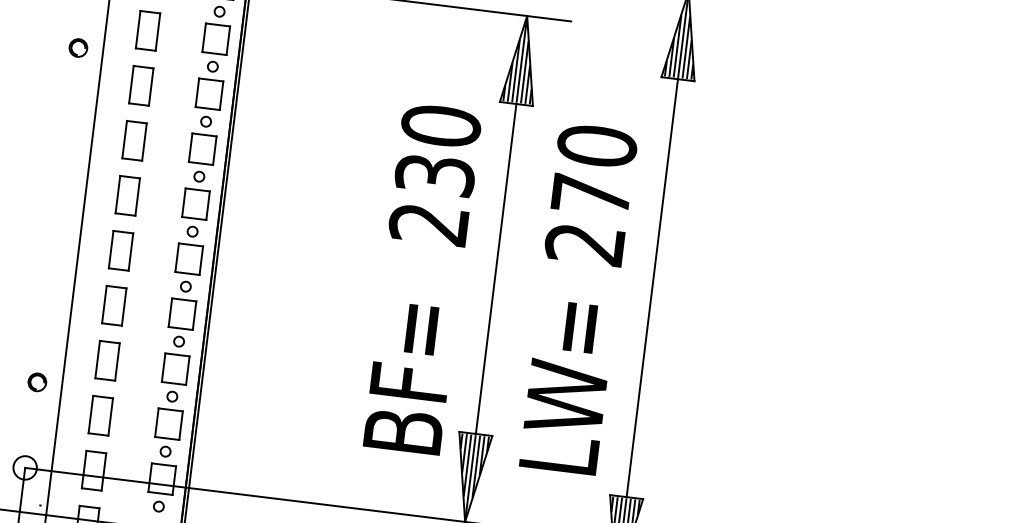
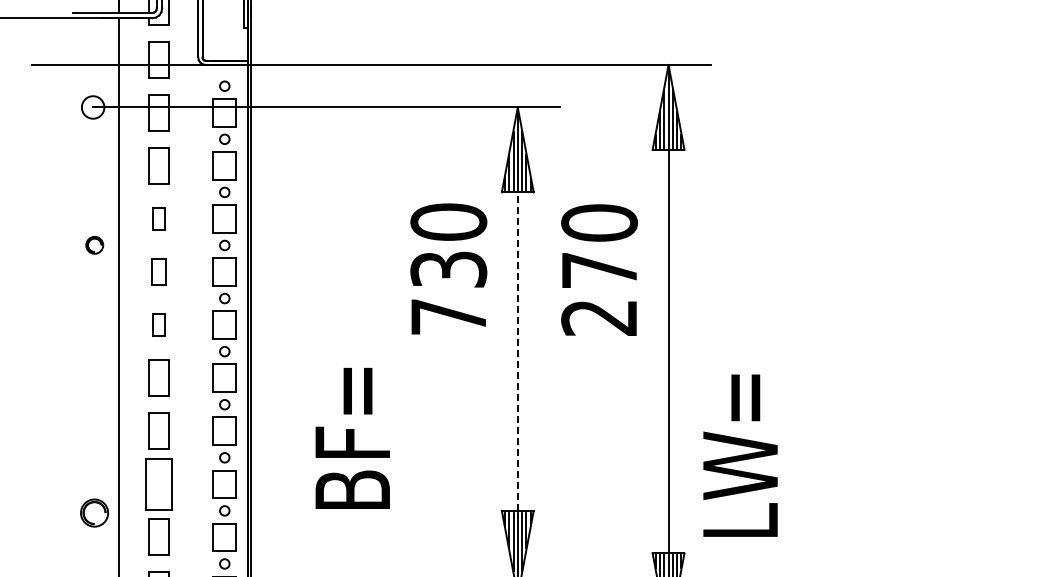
part: (78, 48) -> (94, 245), moved
part: (140, 85) -> (158, 218), size x0.6
part: (134, 140) -> (158, 271), size x0.7
part: (127, 195) -> (158, 324), size x0.6
text: (427, 224) -> (447, 317), 230 -> 730
line: (495, 268) -> (517, 351), solid -> dashed
part: (107, 359) -> (158, 483), size x1.4
text: (409, 378) -> (352, 438), moved
part: (37, 381) -> (94, 512), size x1.6
text: (567, 386) -> (740, 455), moved

